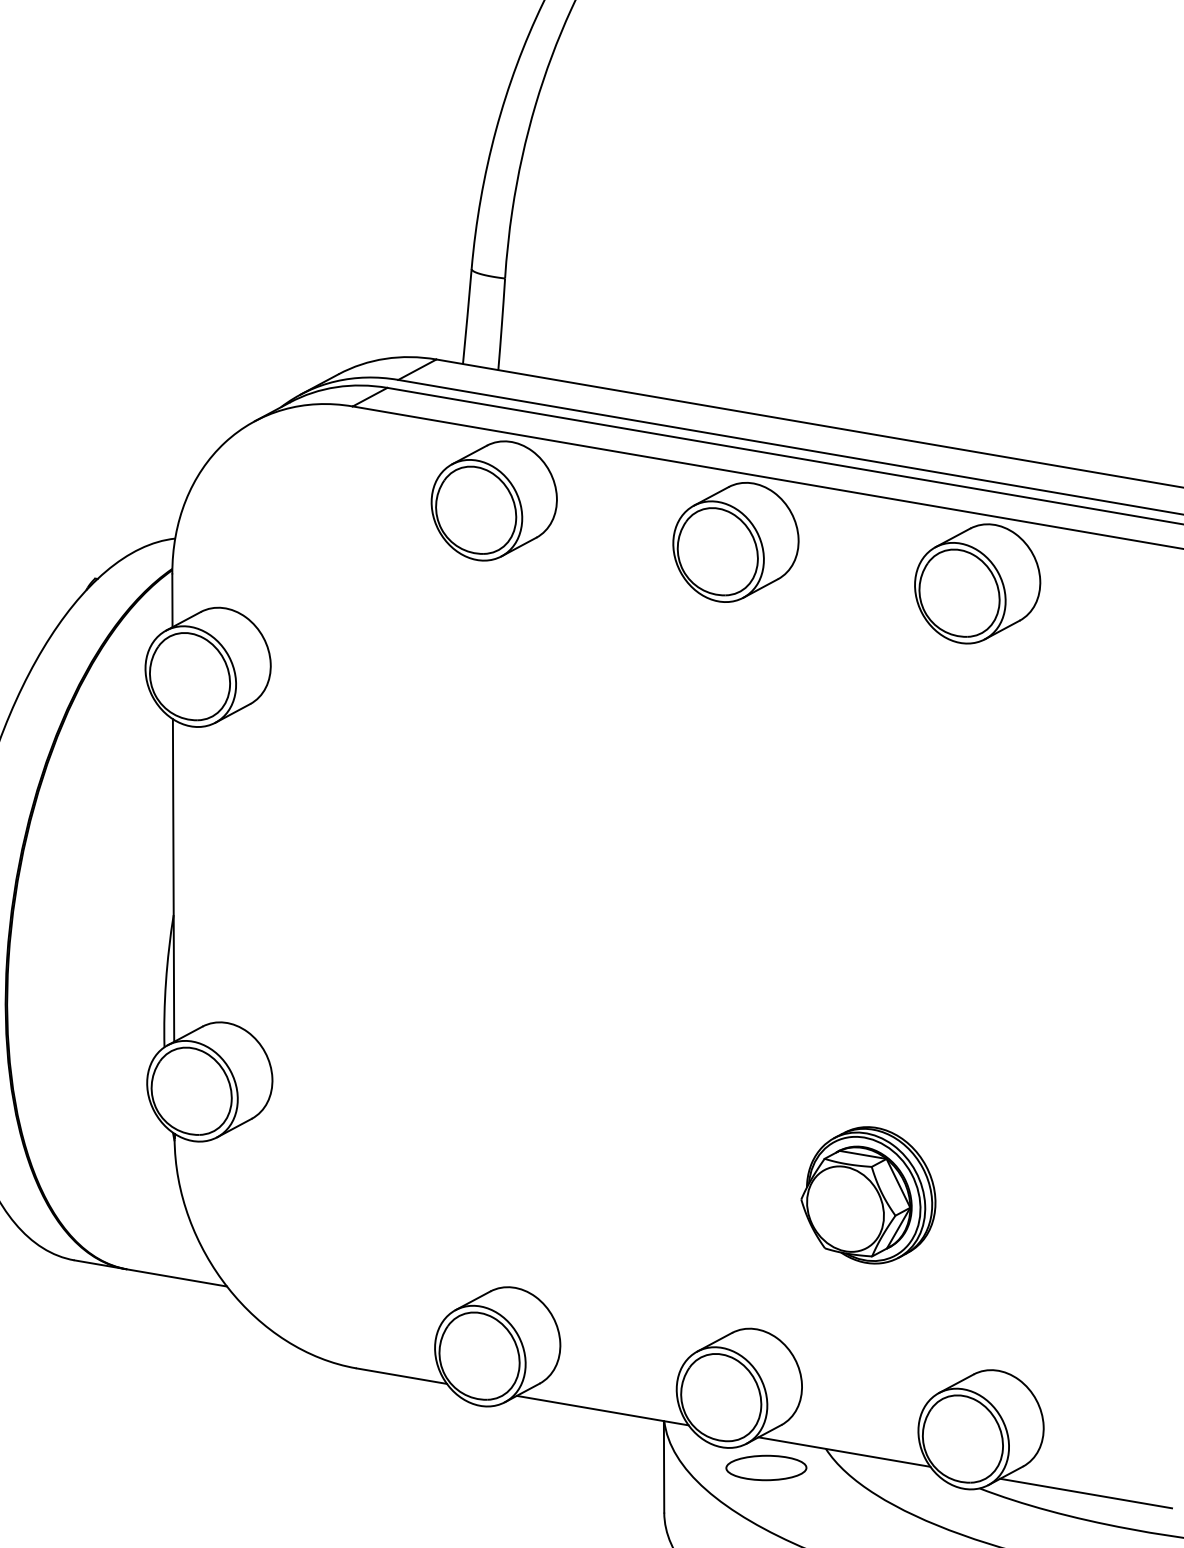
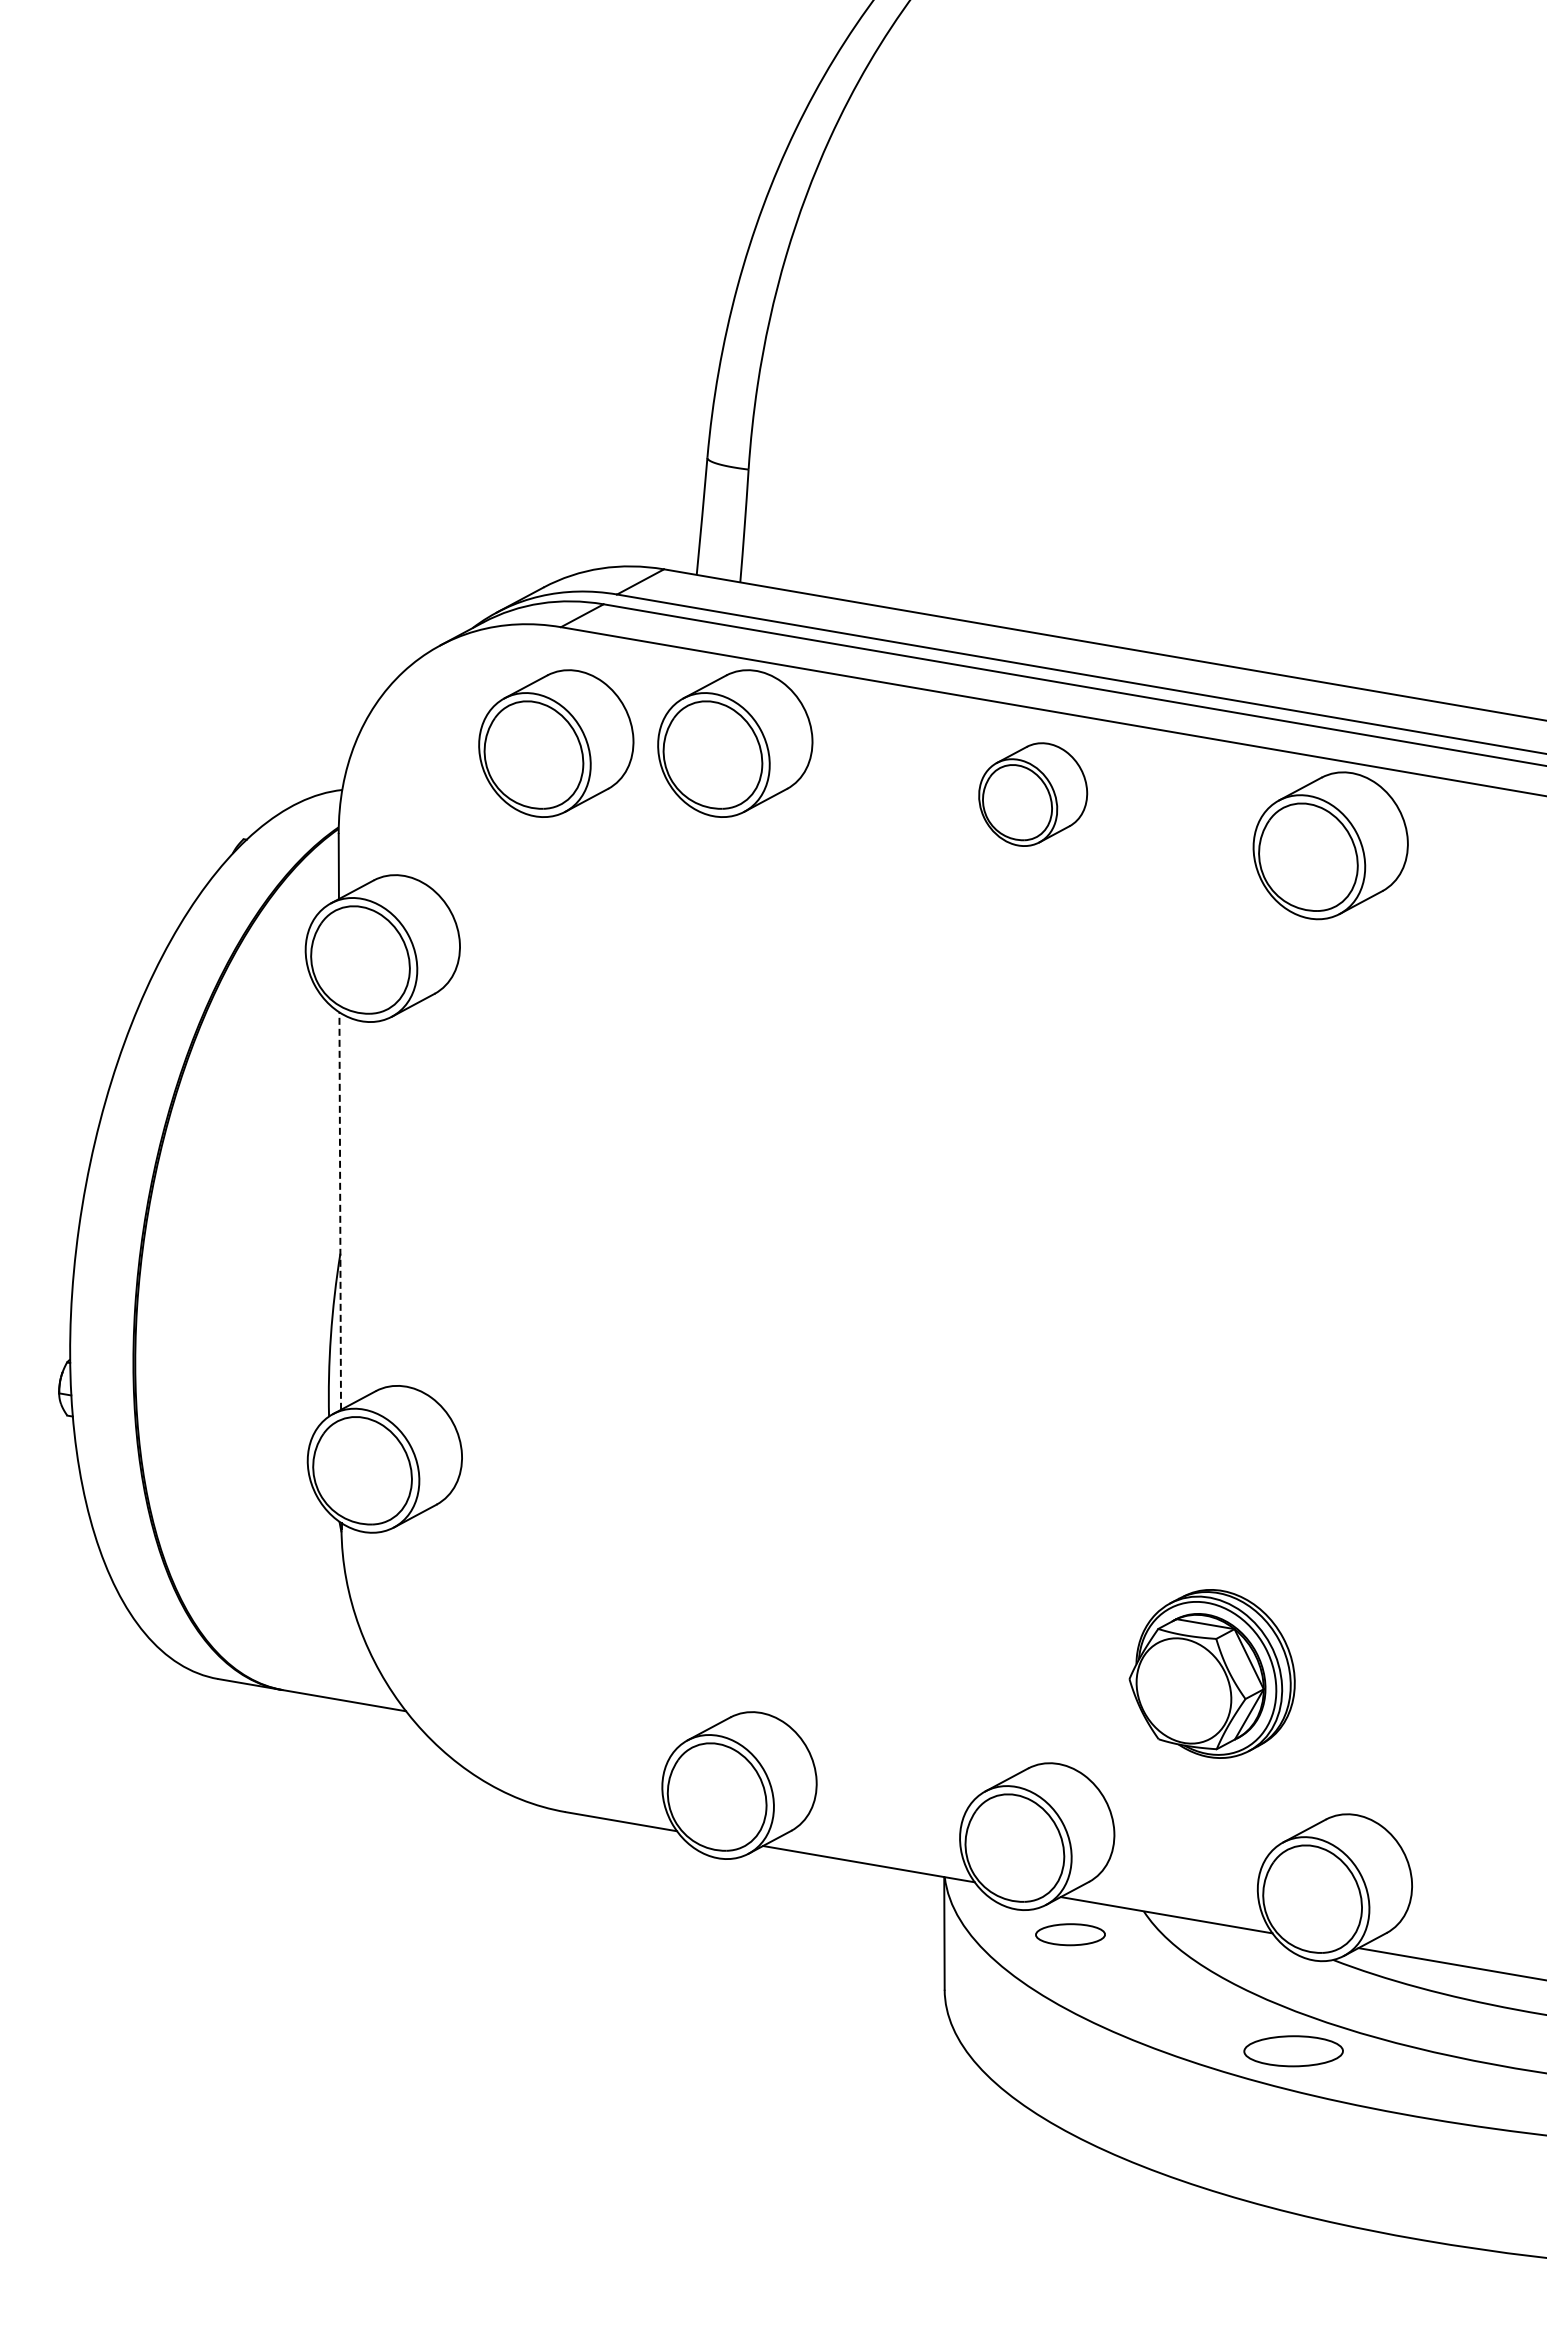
part: (349, 500) -> (556, 743), added
part: (736, 542) -> (1033, 794), size x0.7
line: (173, 880) -> (340, 1211), solid -> dashed
part: (867, 1194) -> (1211, 1673), moved
part: (766, 1467) -> (1070, 1934), size x0.7

